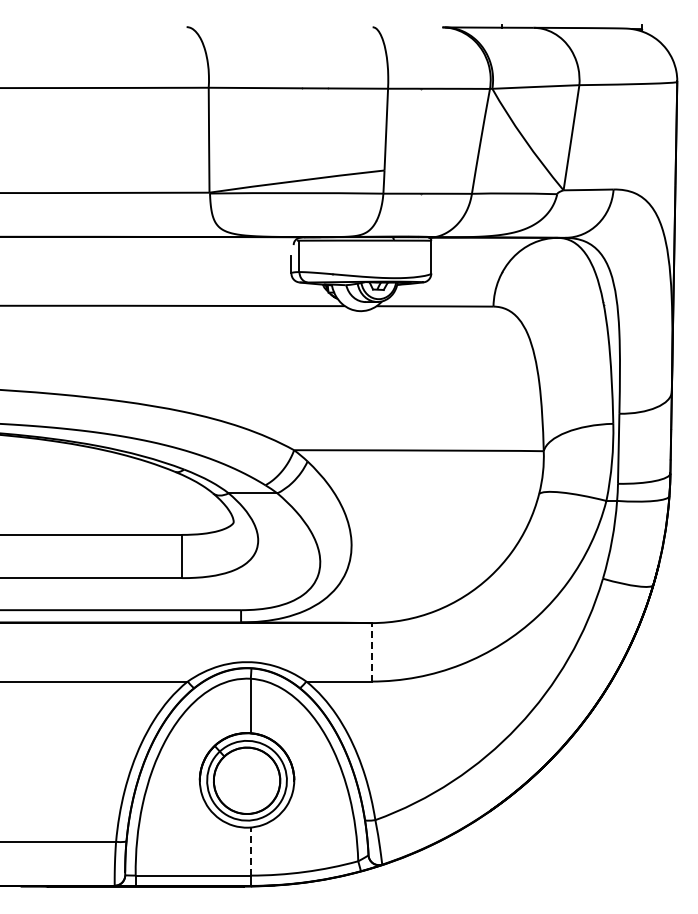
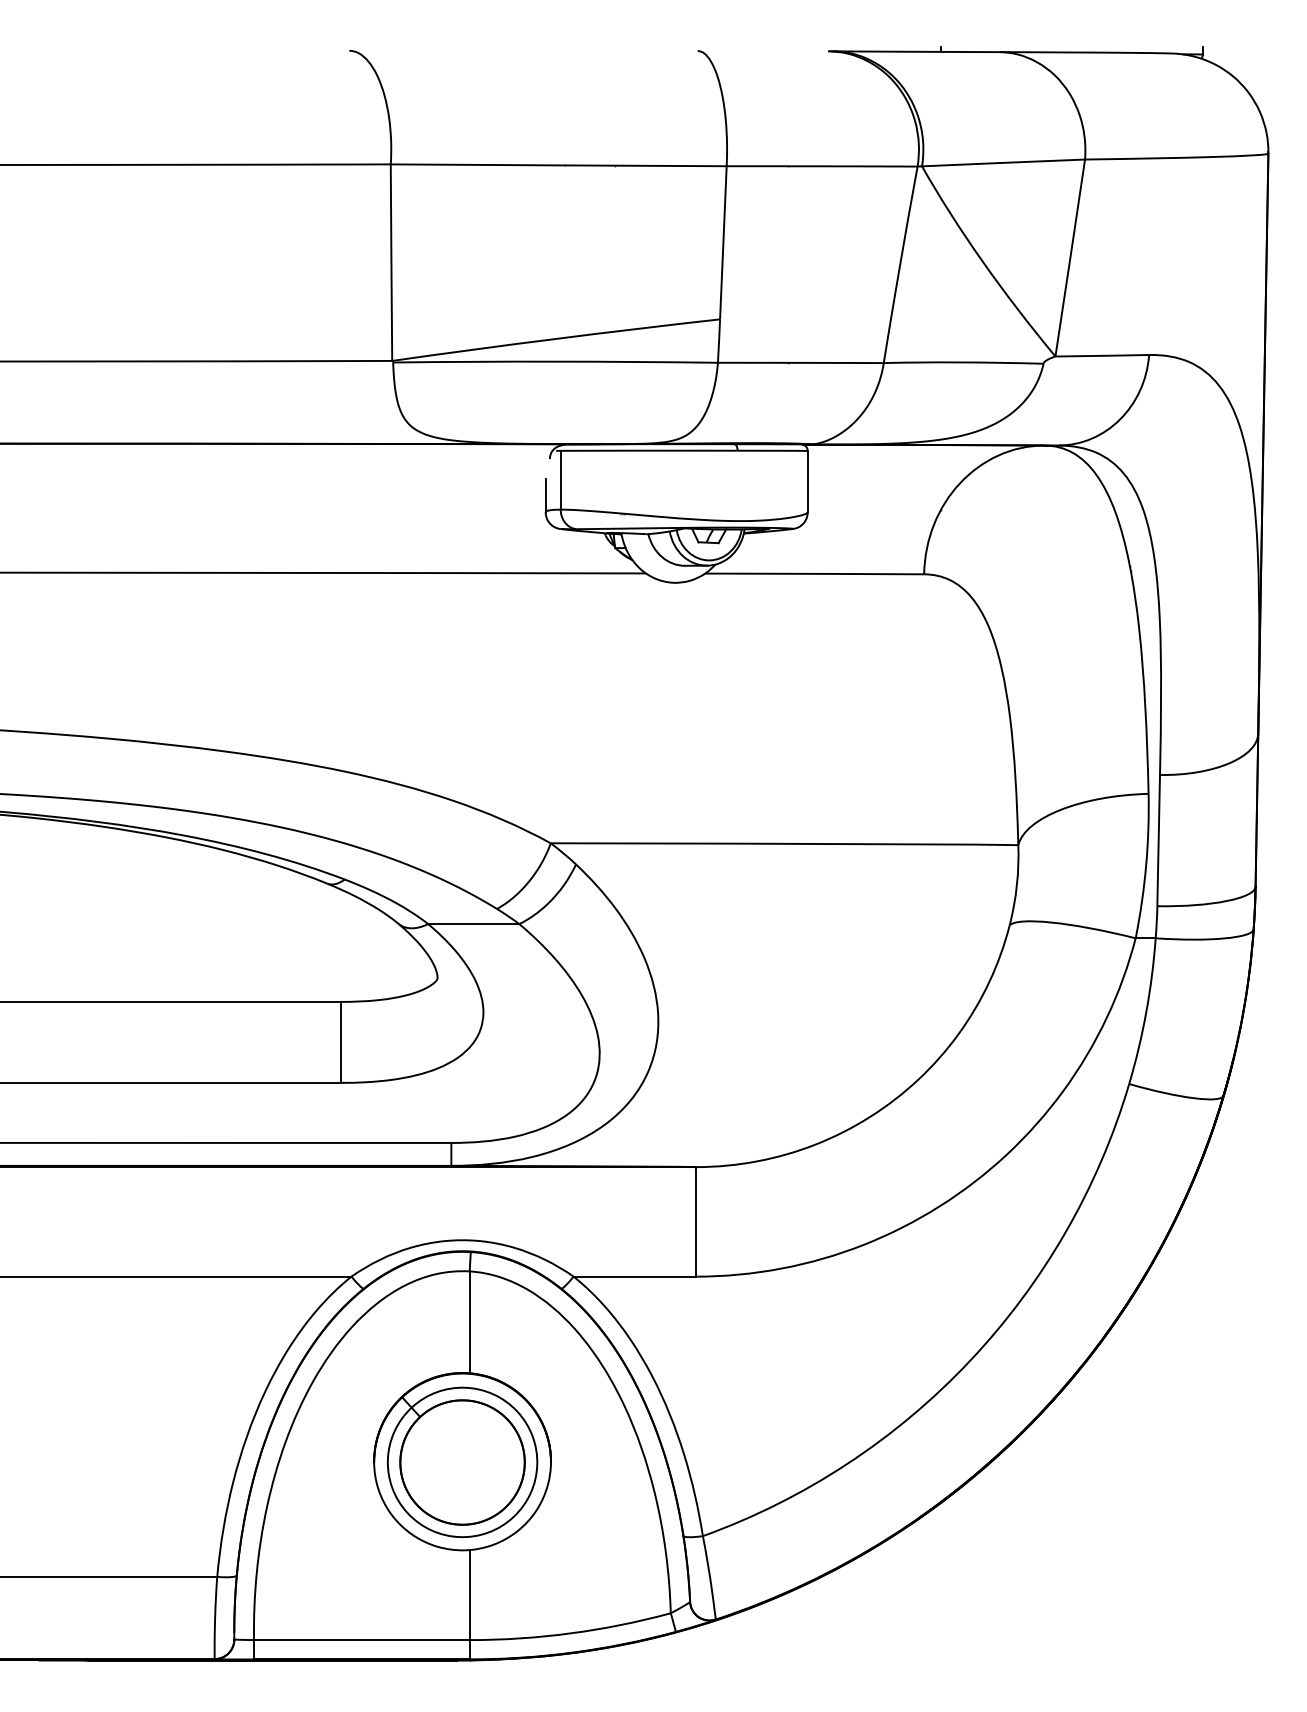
line: (371, 651) -> (695, 1220), dashed -> solid
line: (250, 851) -> (468, 1594), dashed -> solid

